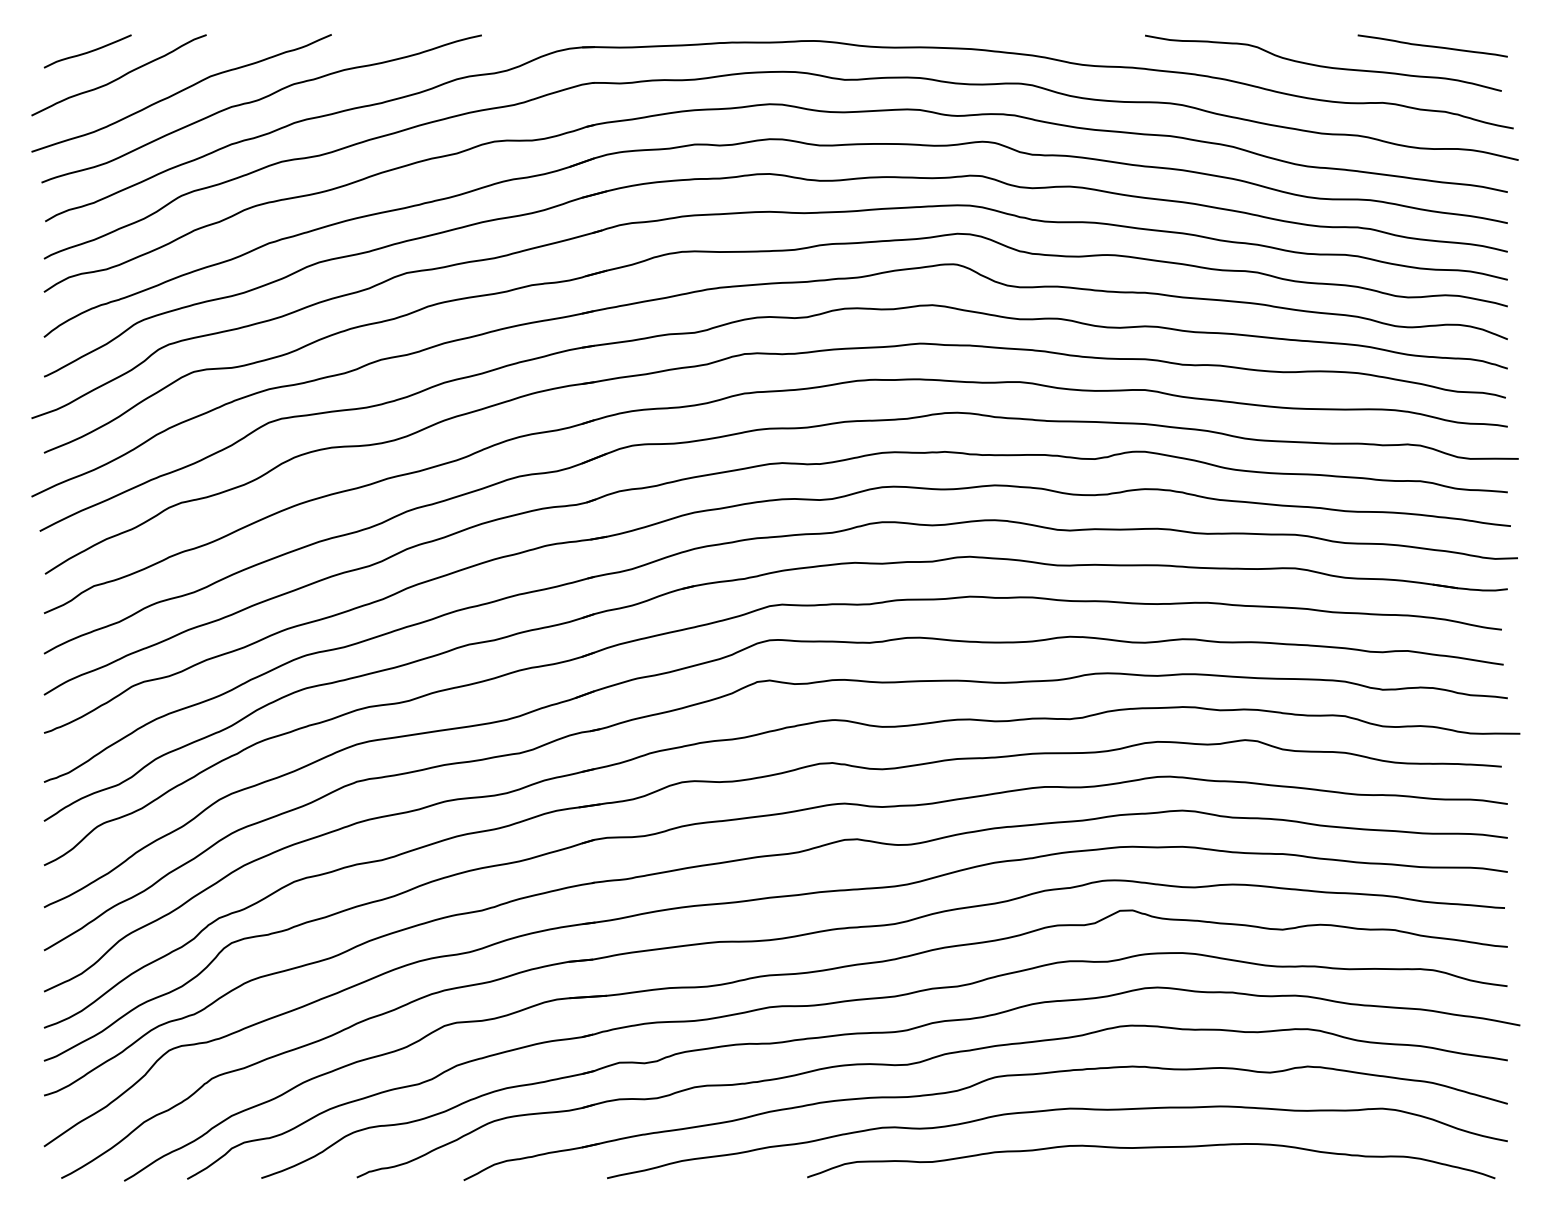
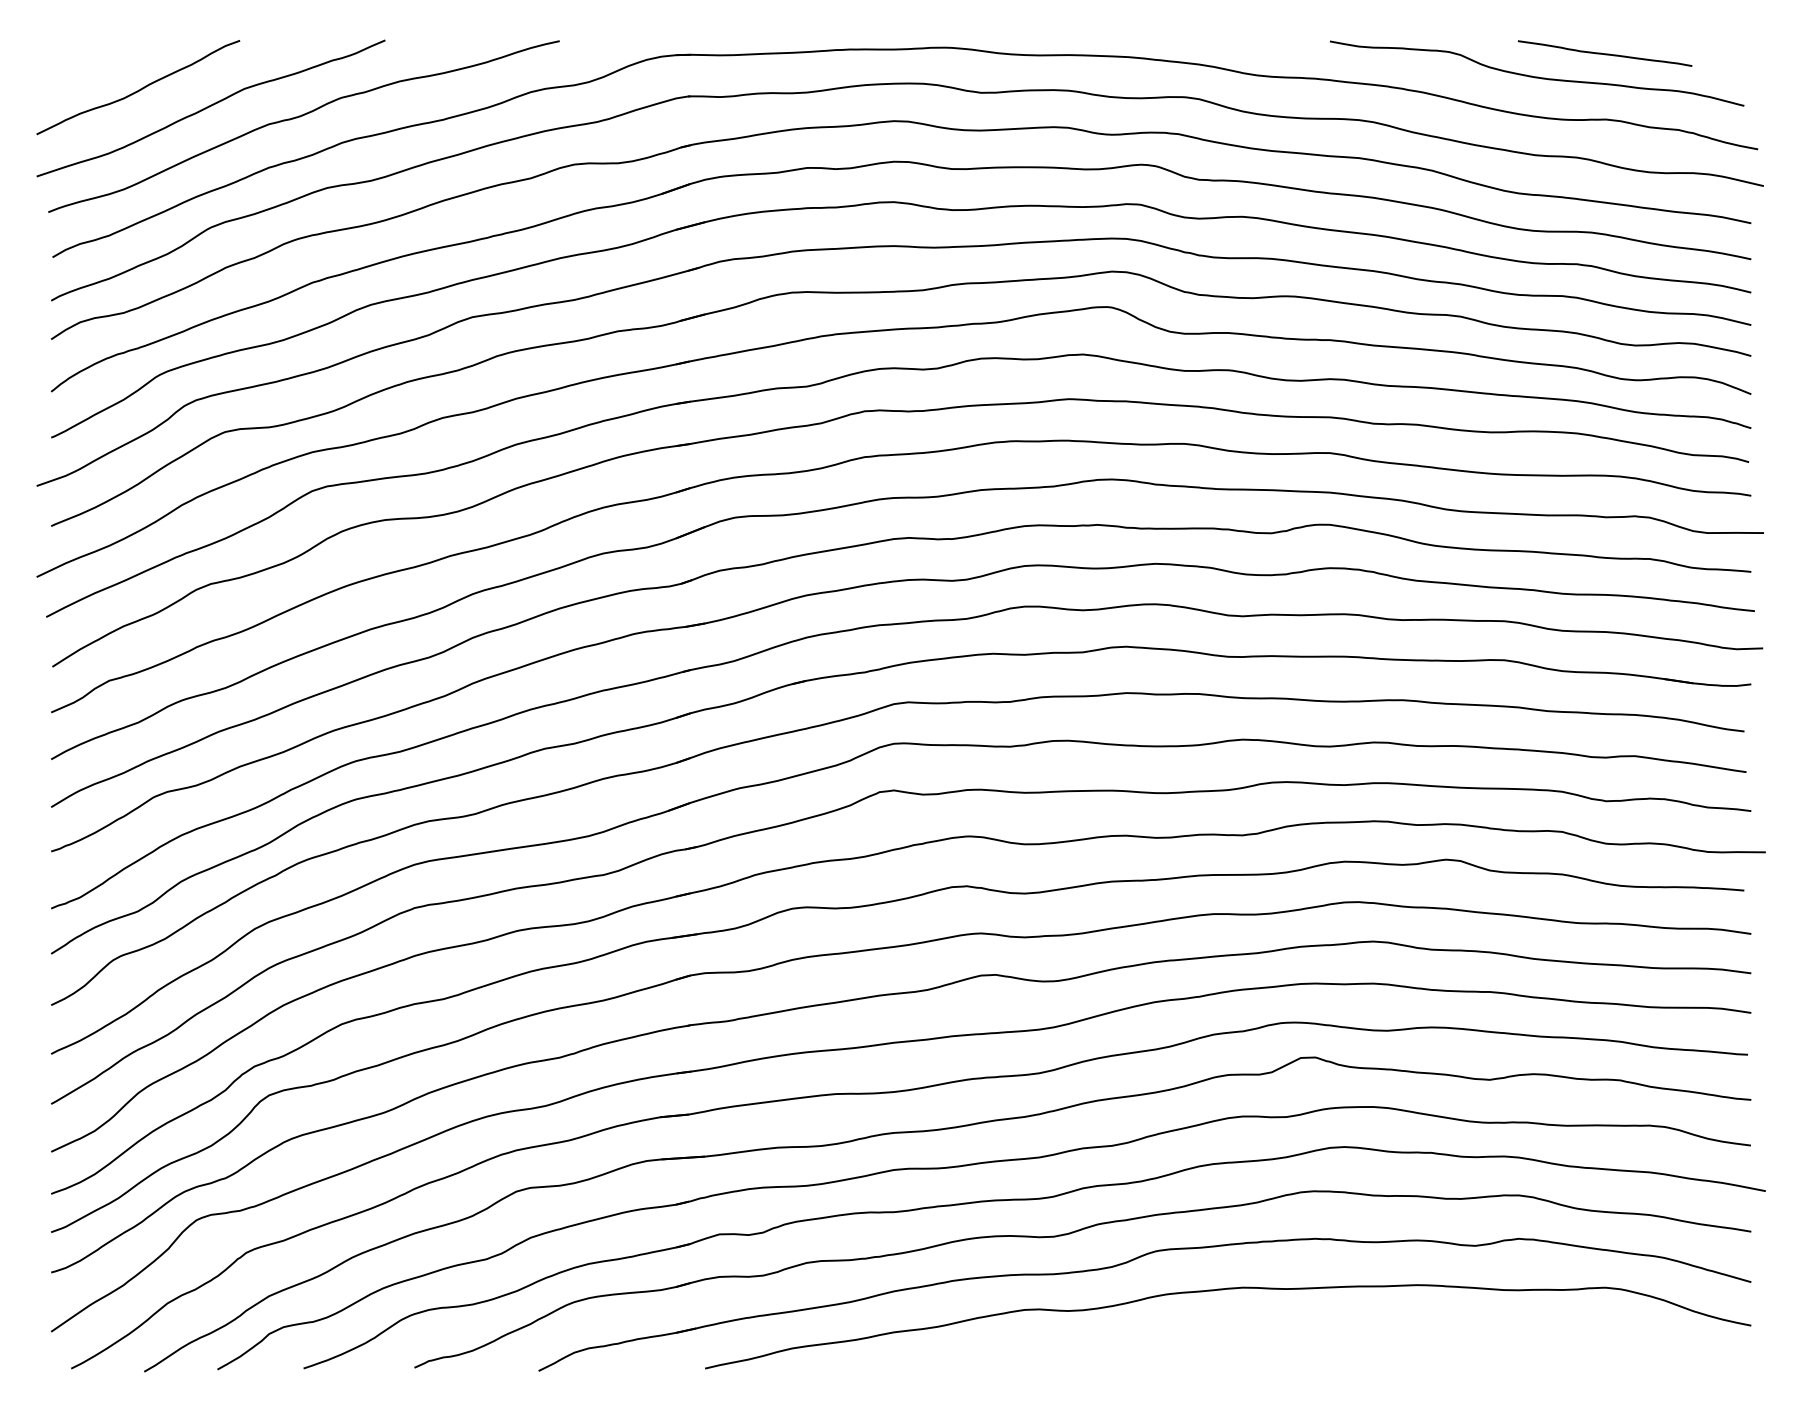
curve: (1433, 45) -> (1605, 53), moved
curve: (89, 51) -> (103, 59), removed
curve: (1150, 1148) -> (1336, 1333), removed

